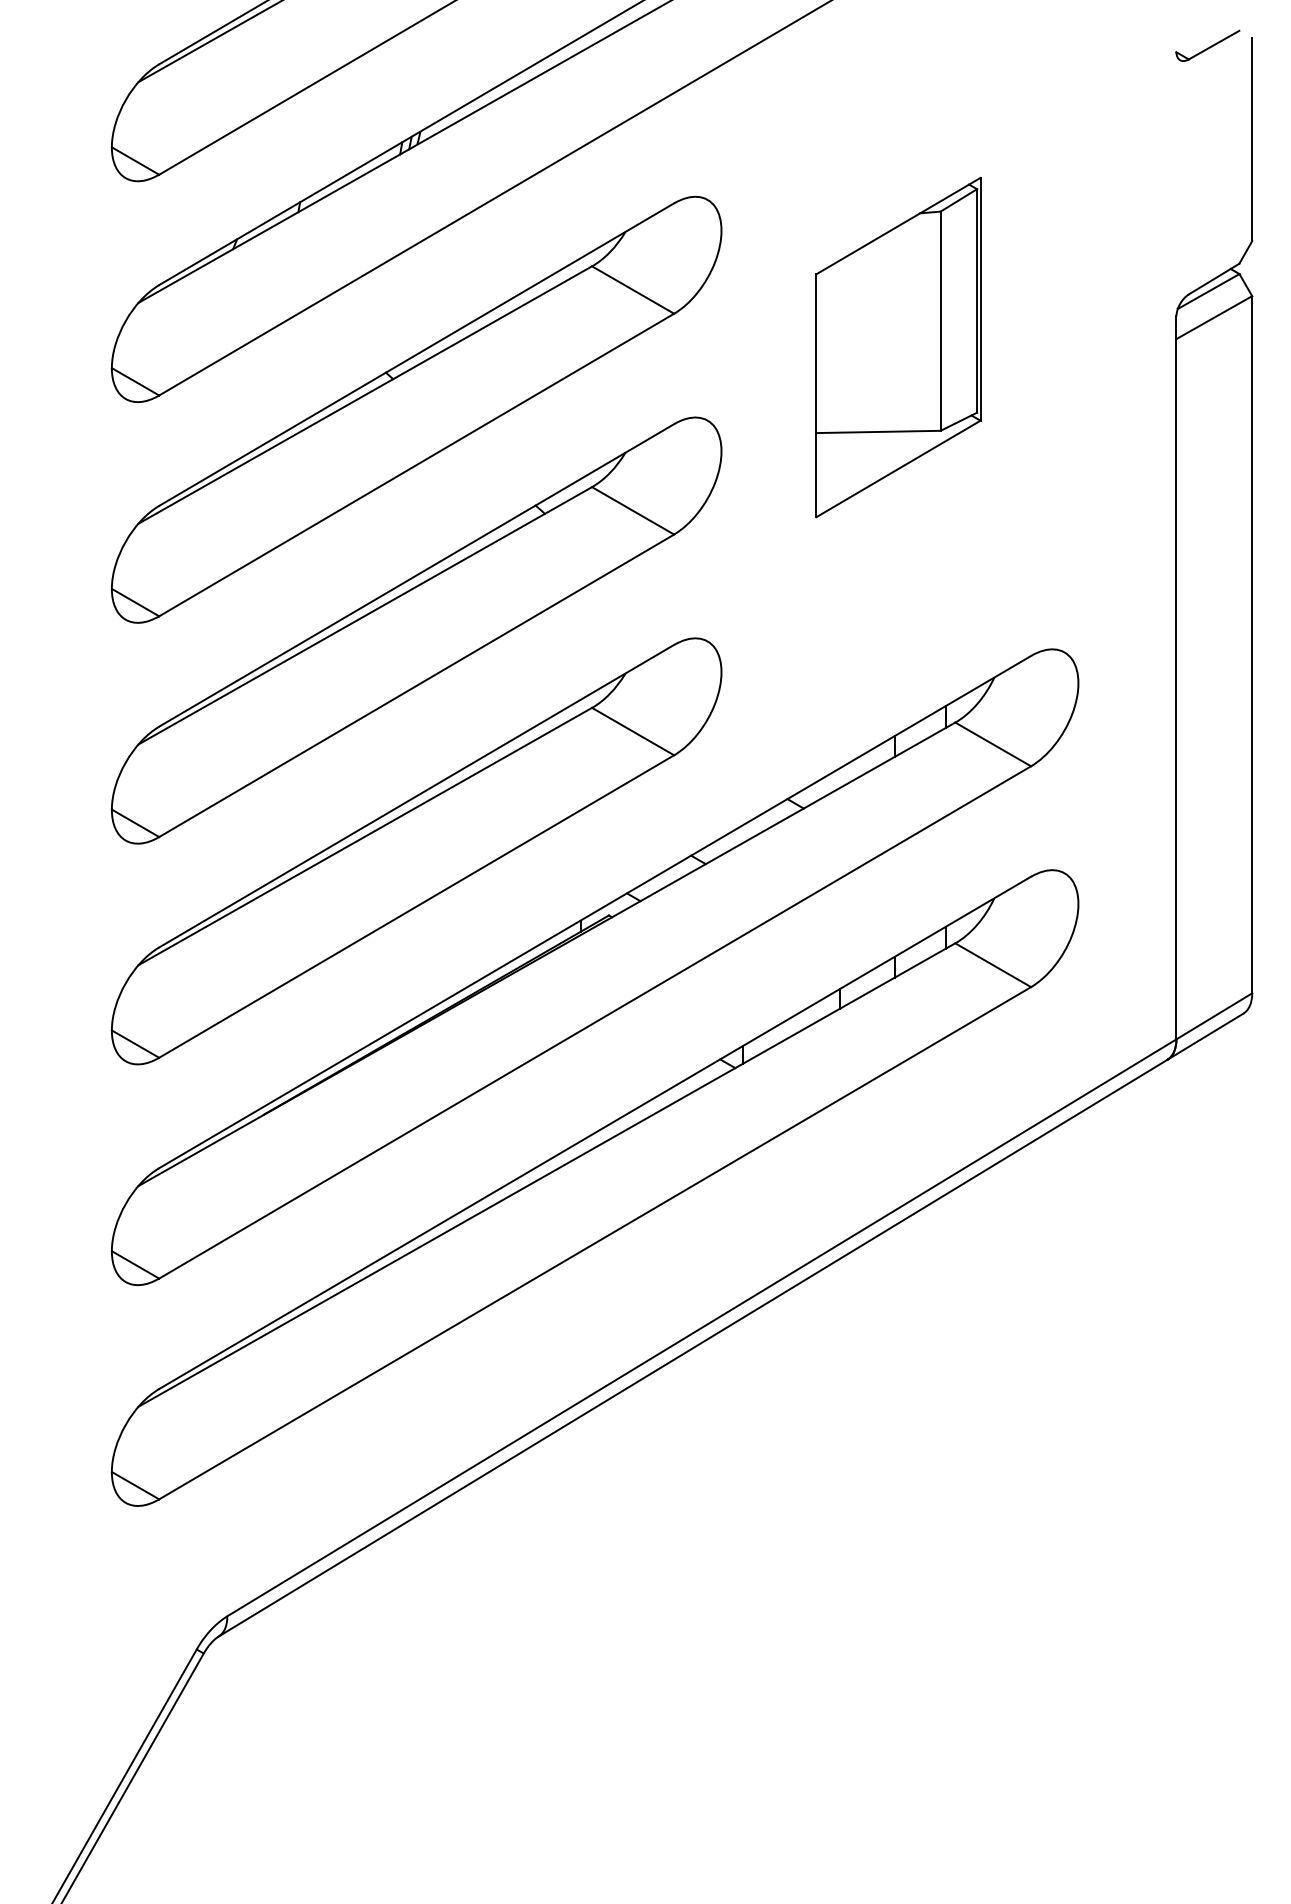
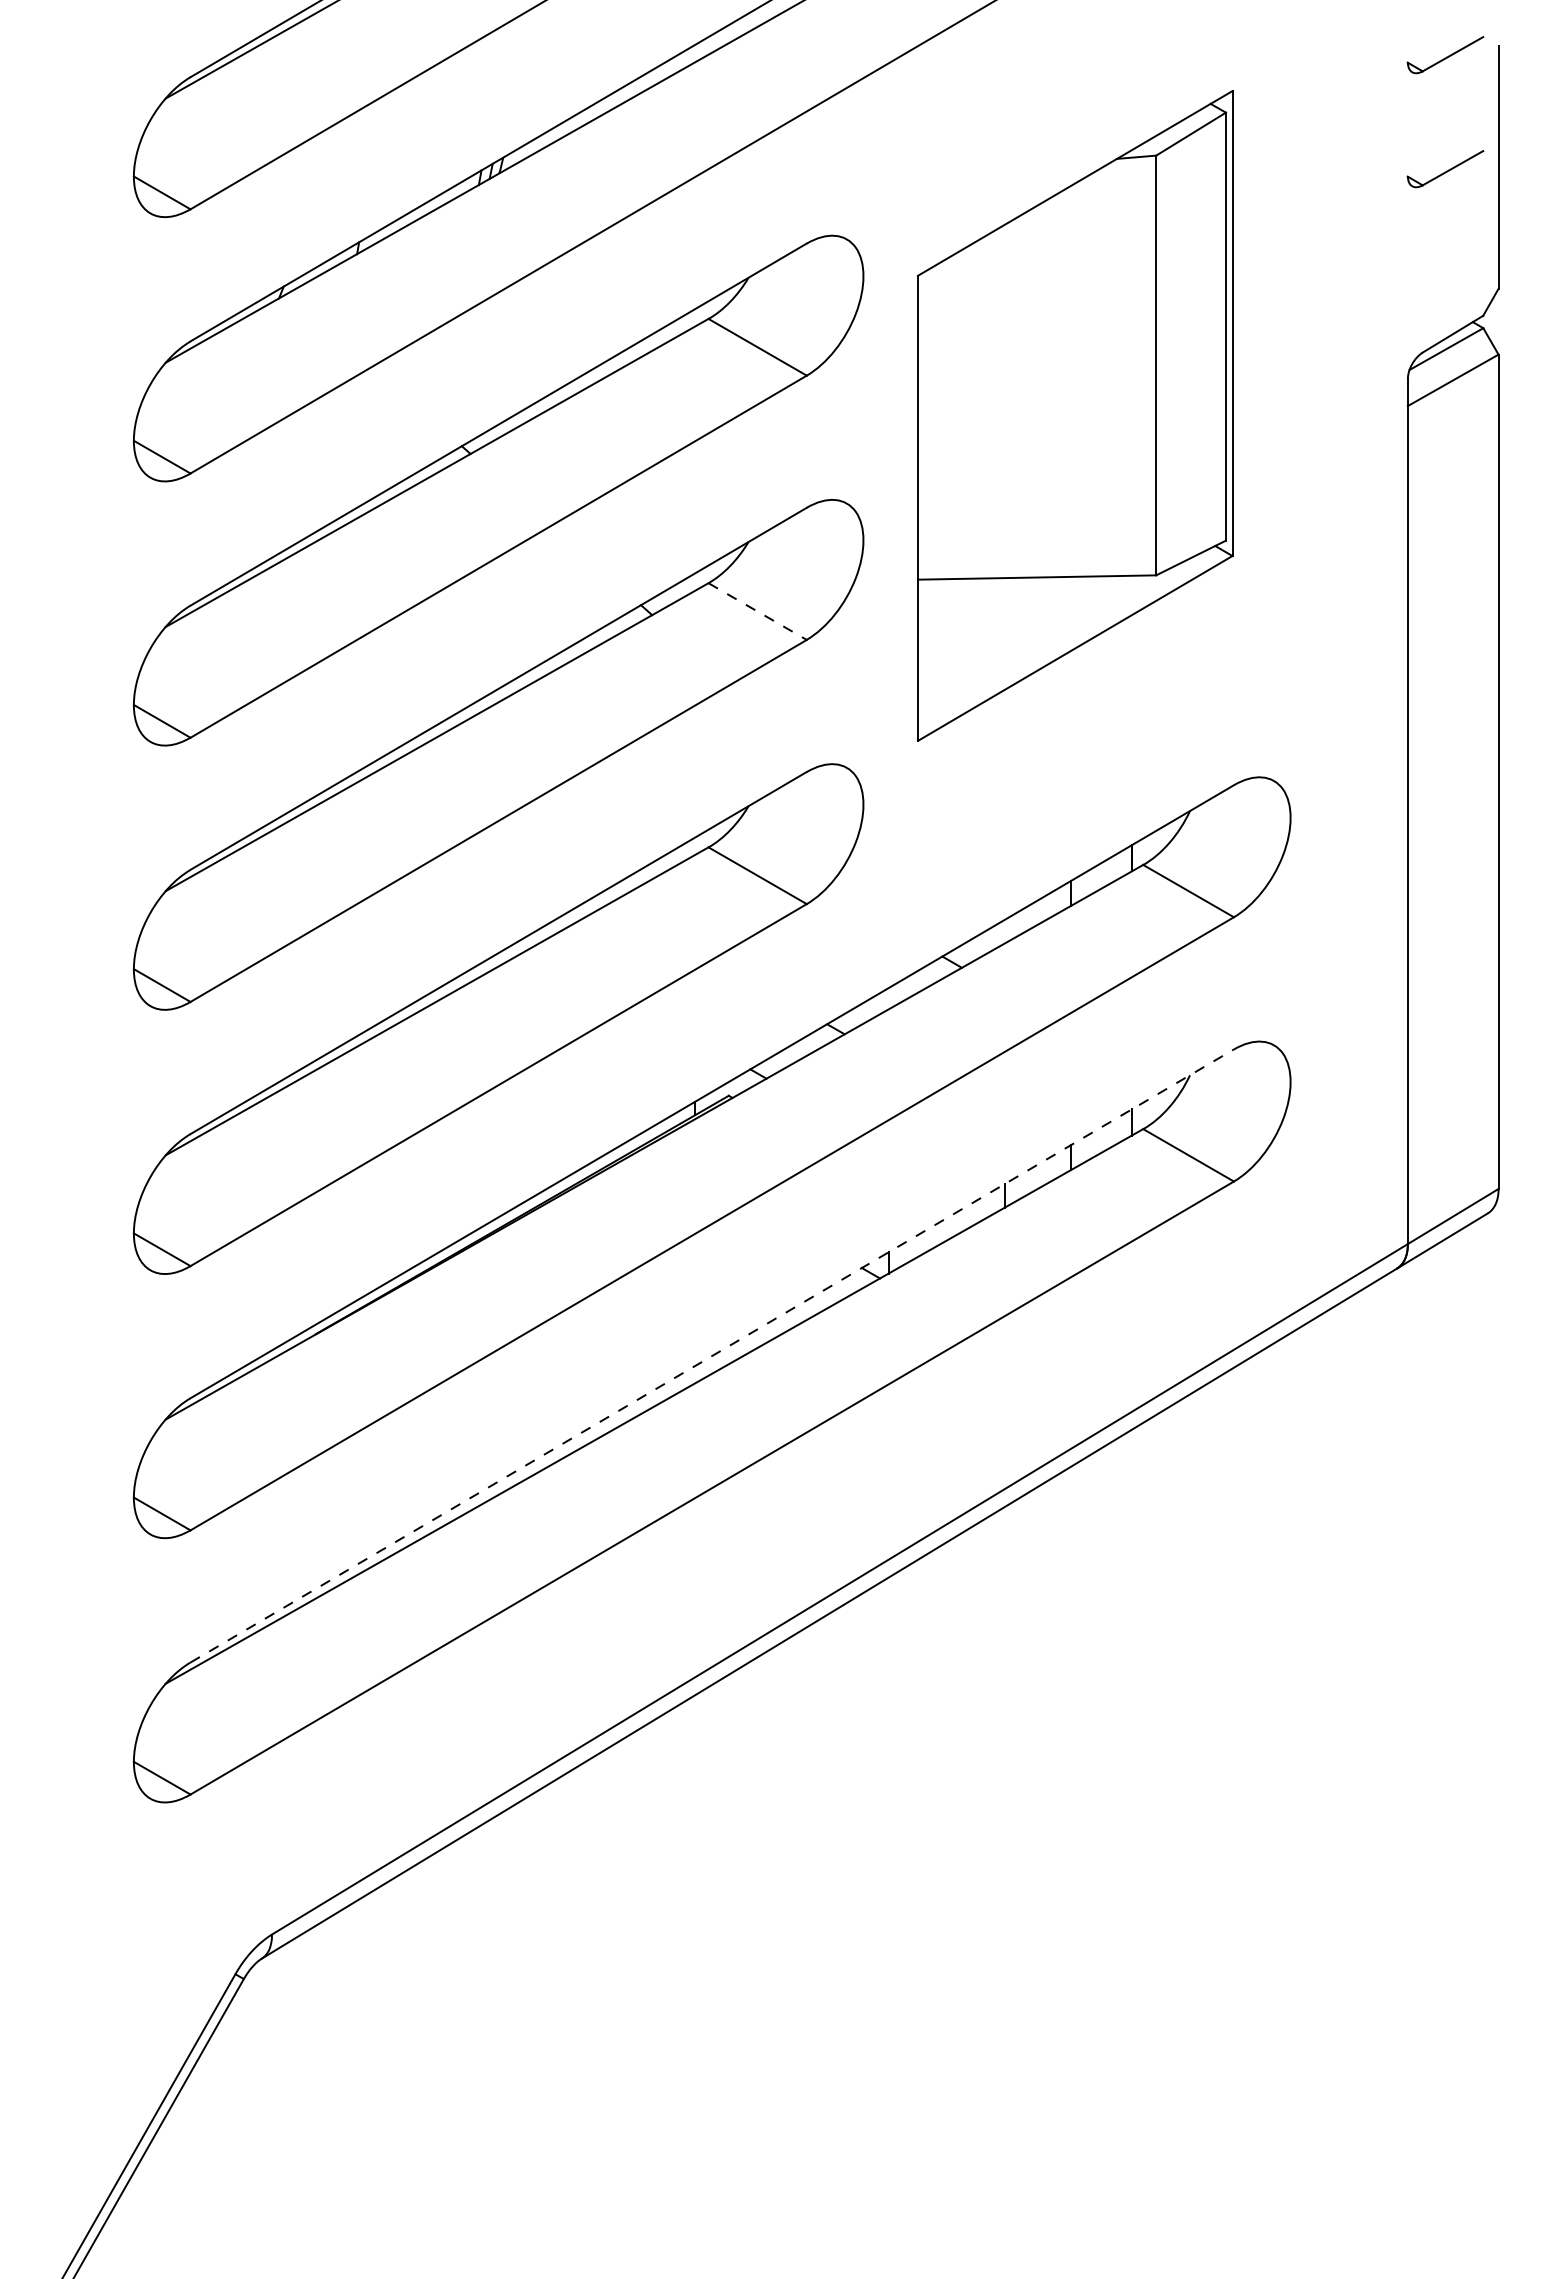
part: (1207, 141) -> (1445, 169), added
part: (897, 347) -> (1074, 416), size x1.6
line: (632, 510) -> (757, 611), solid -> dashed
line: (595, 1132) -> (712, 1355), solid -> dashed

